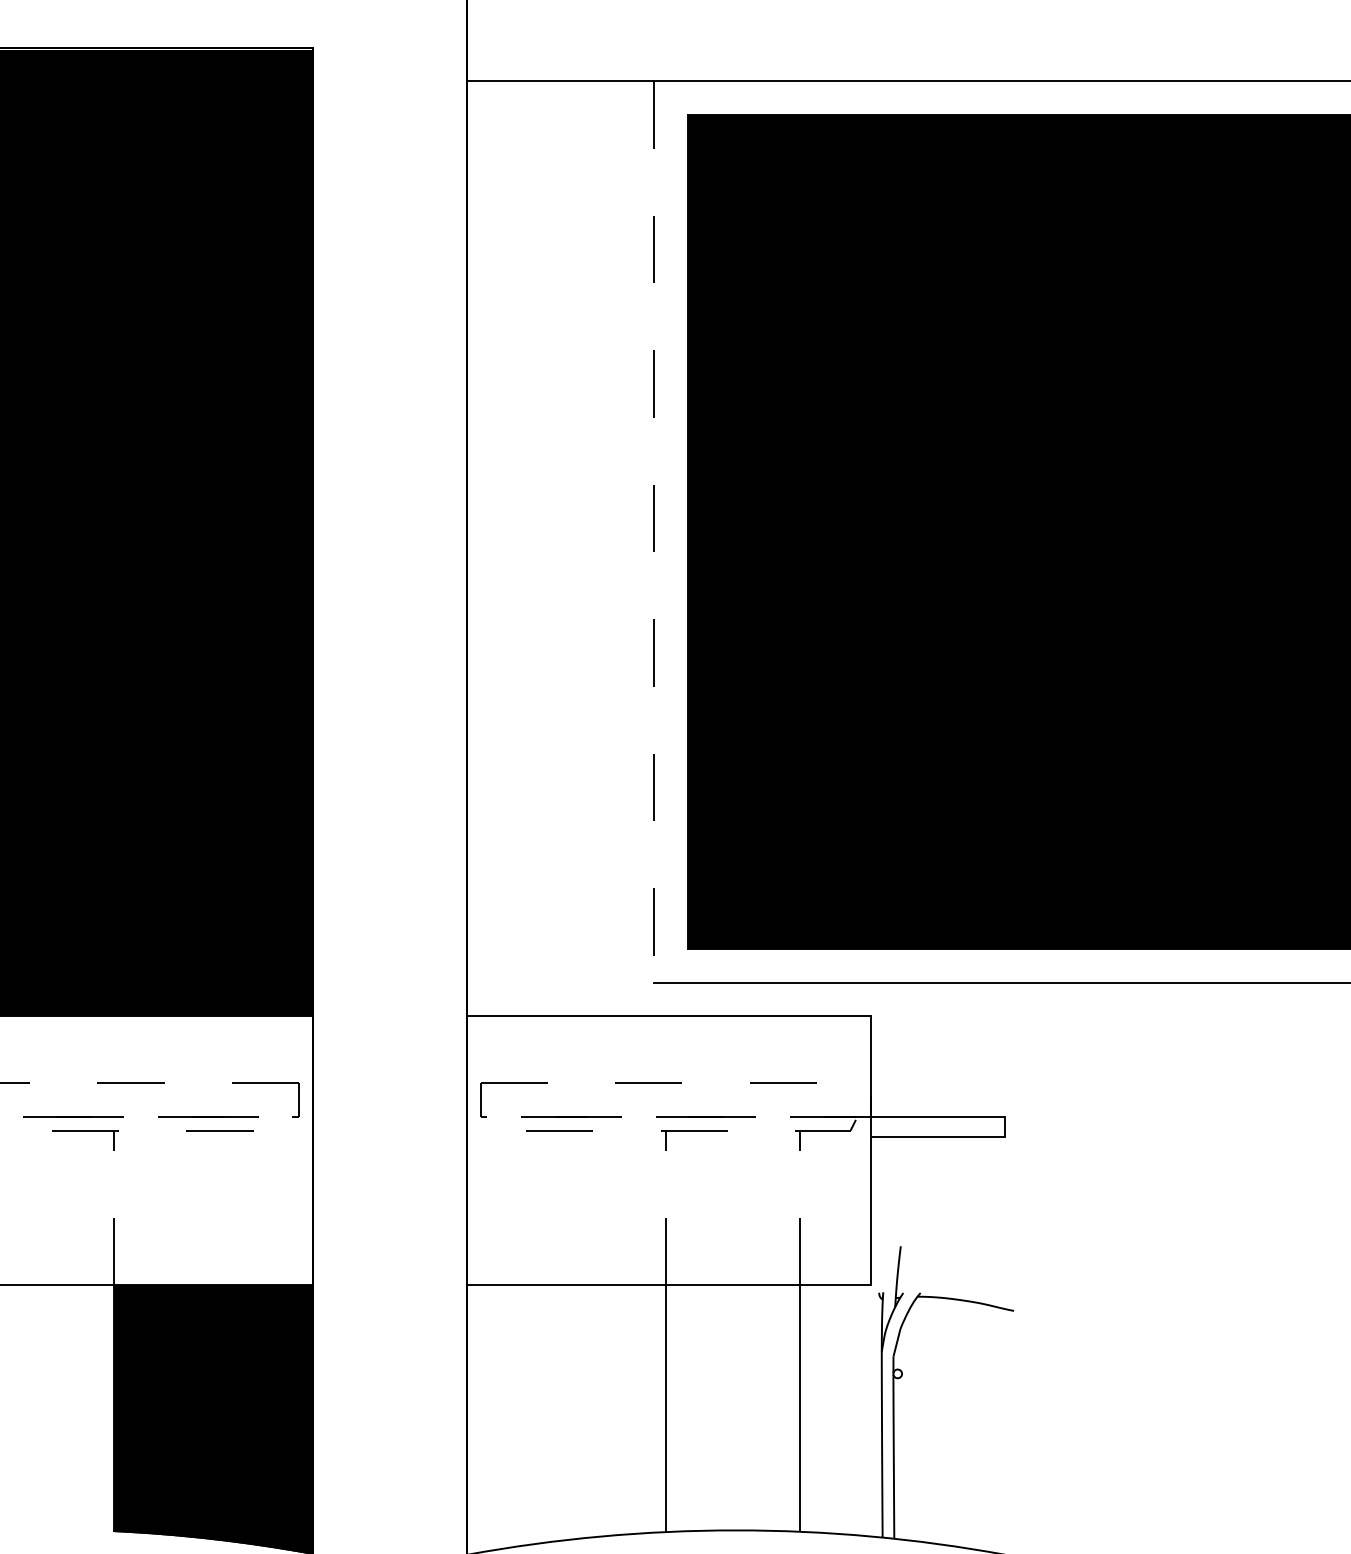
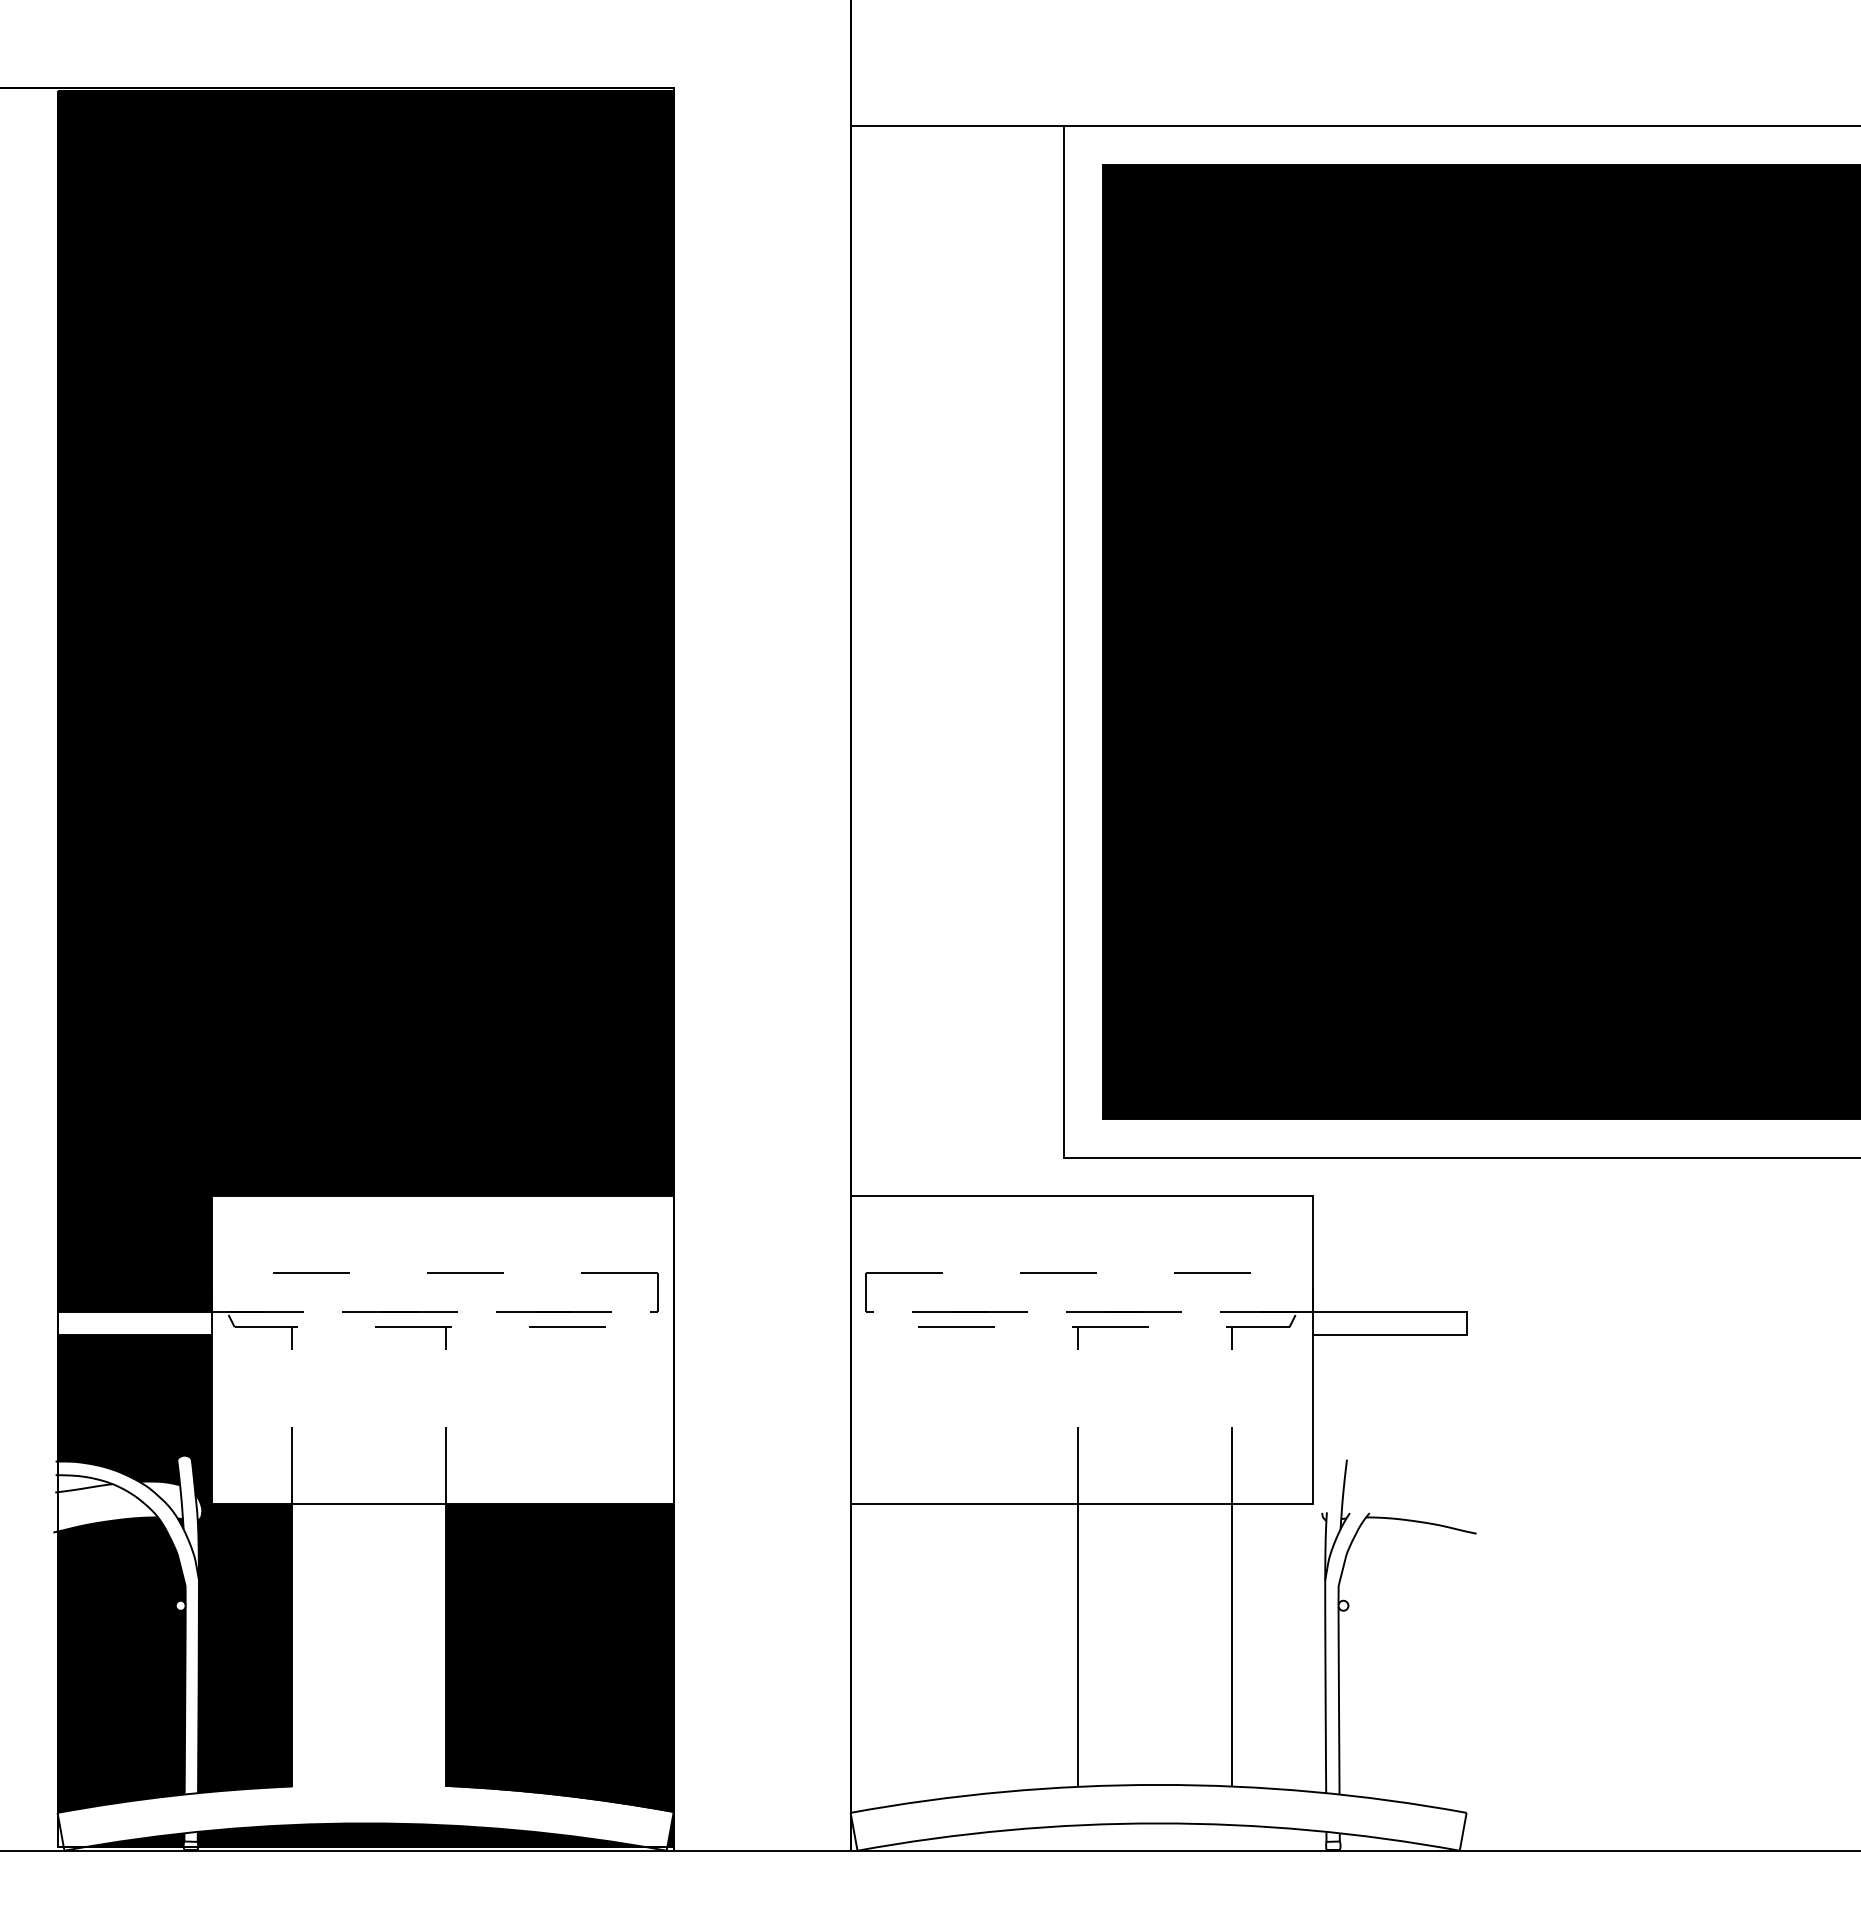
line: (654, 531) -> (1064, 641), dashed -> solid

